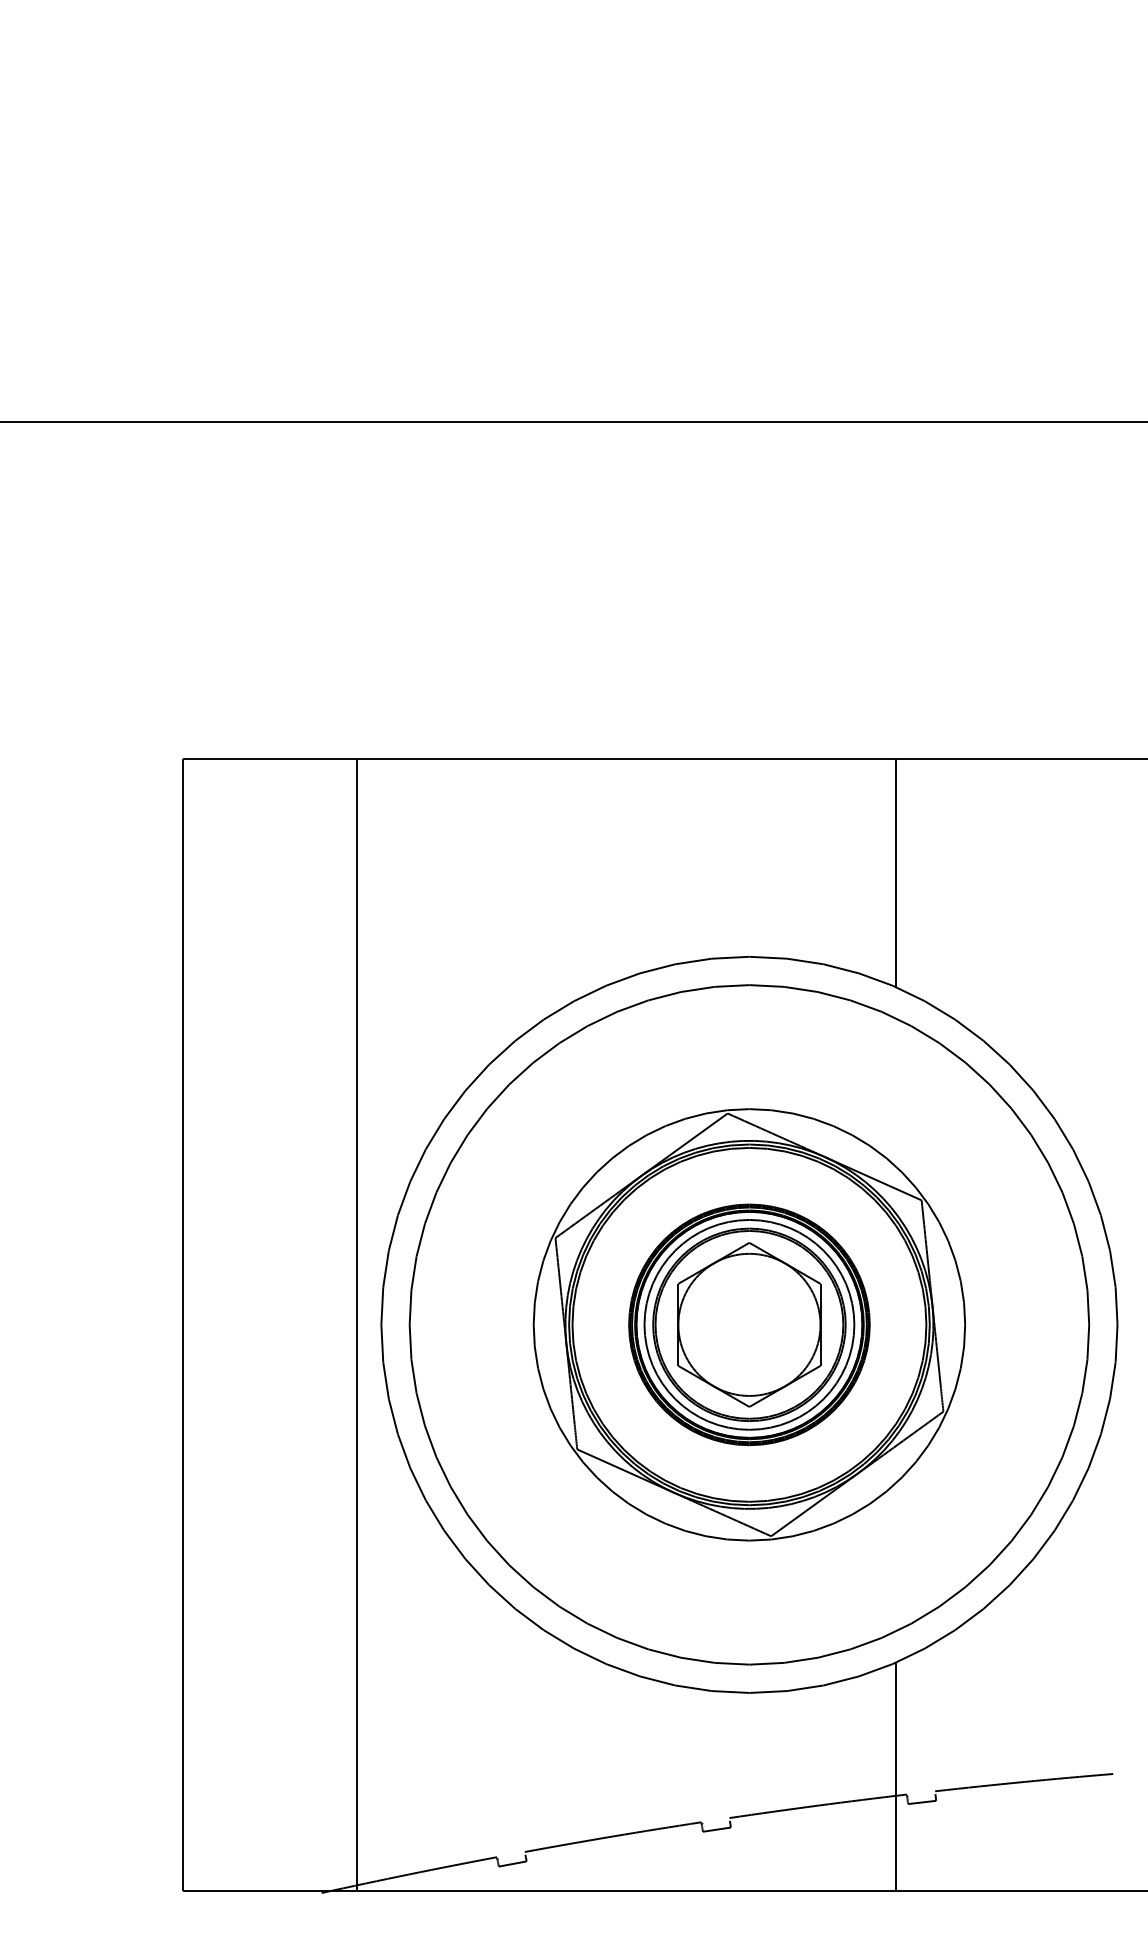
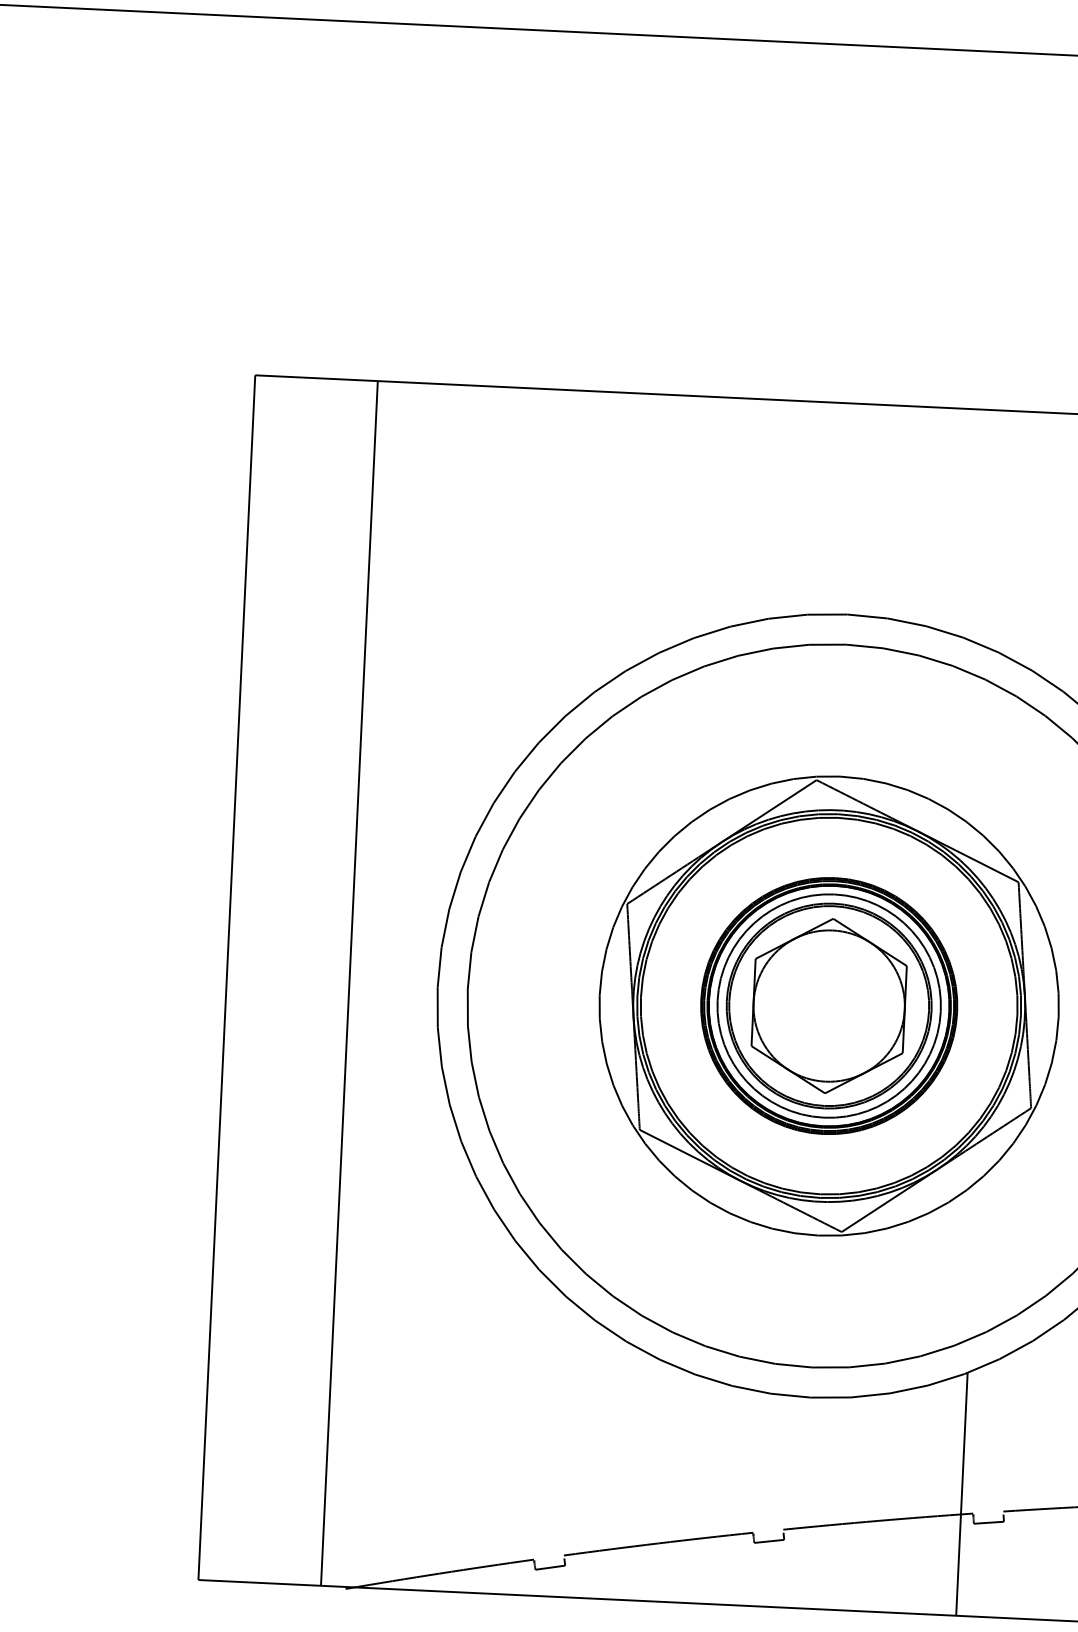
line: (895, 872) -> (1007, 532), removed
line: (357, 1324) -> (349, 983), moved

